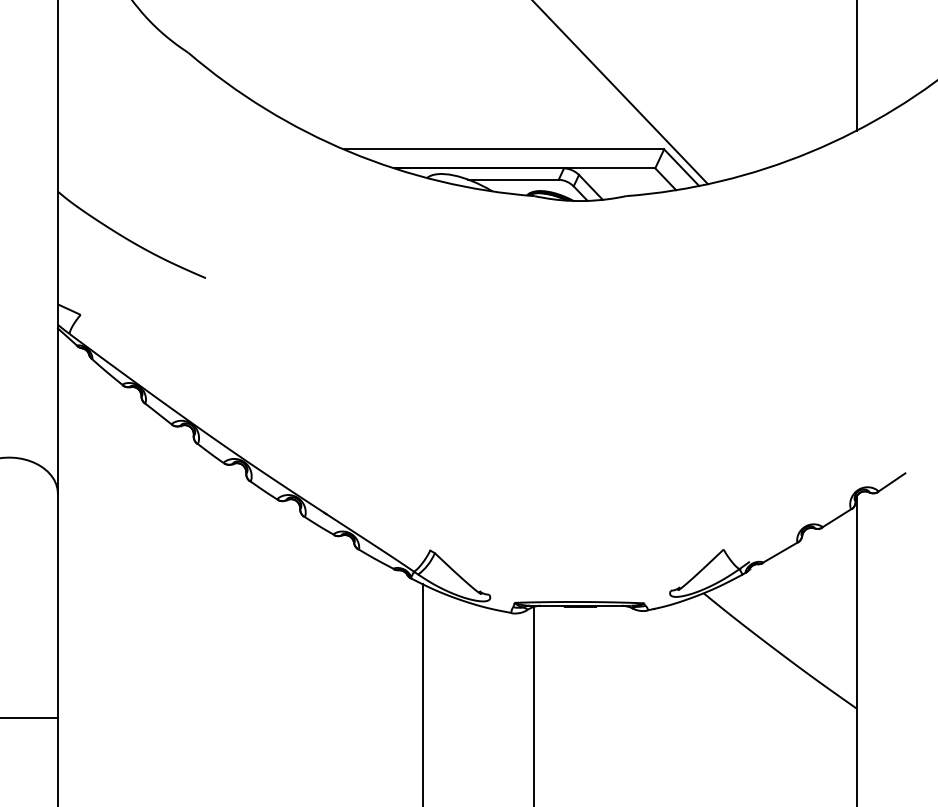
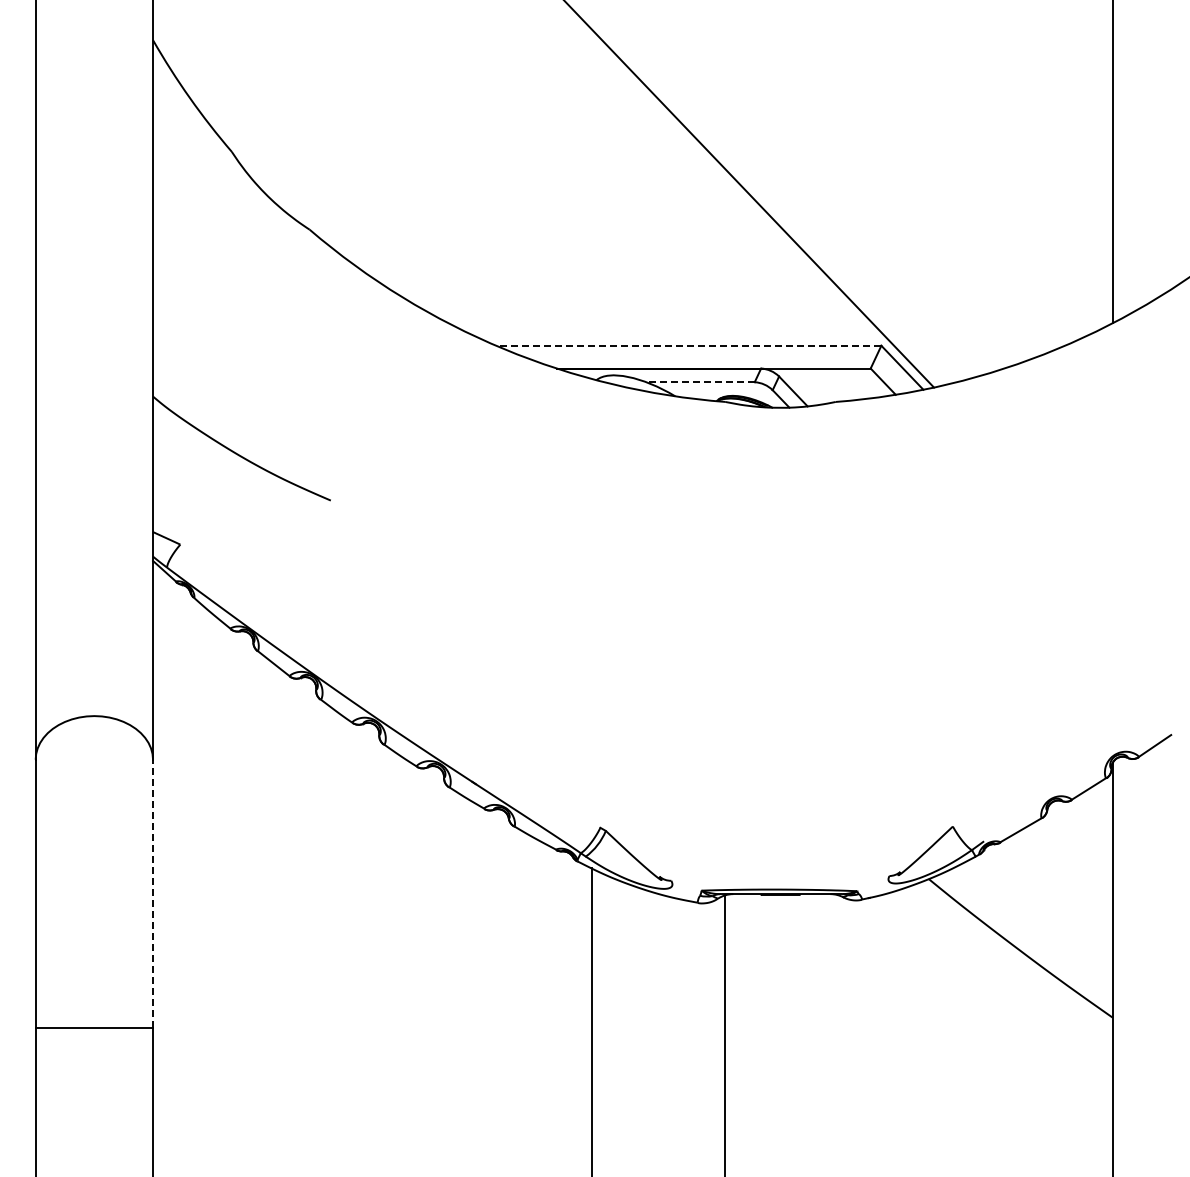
line: (503, 149) -> (688, 345), solid -> dashed
line: (513, 179) -> (700, 382), solid -> dashed
line: (58, 605) -> (153, 893), solid -> dashed

